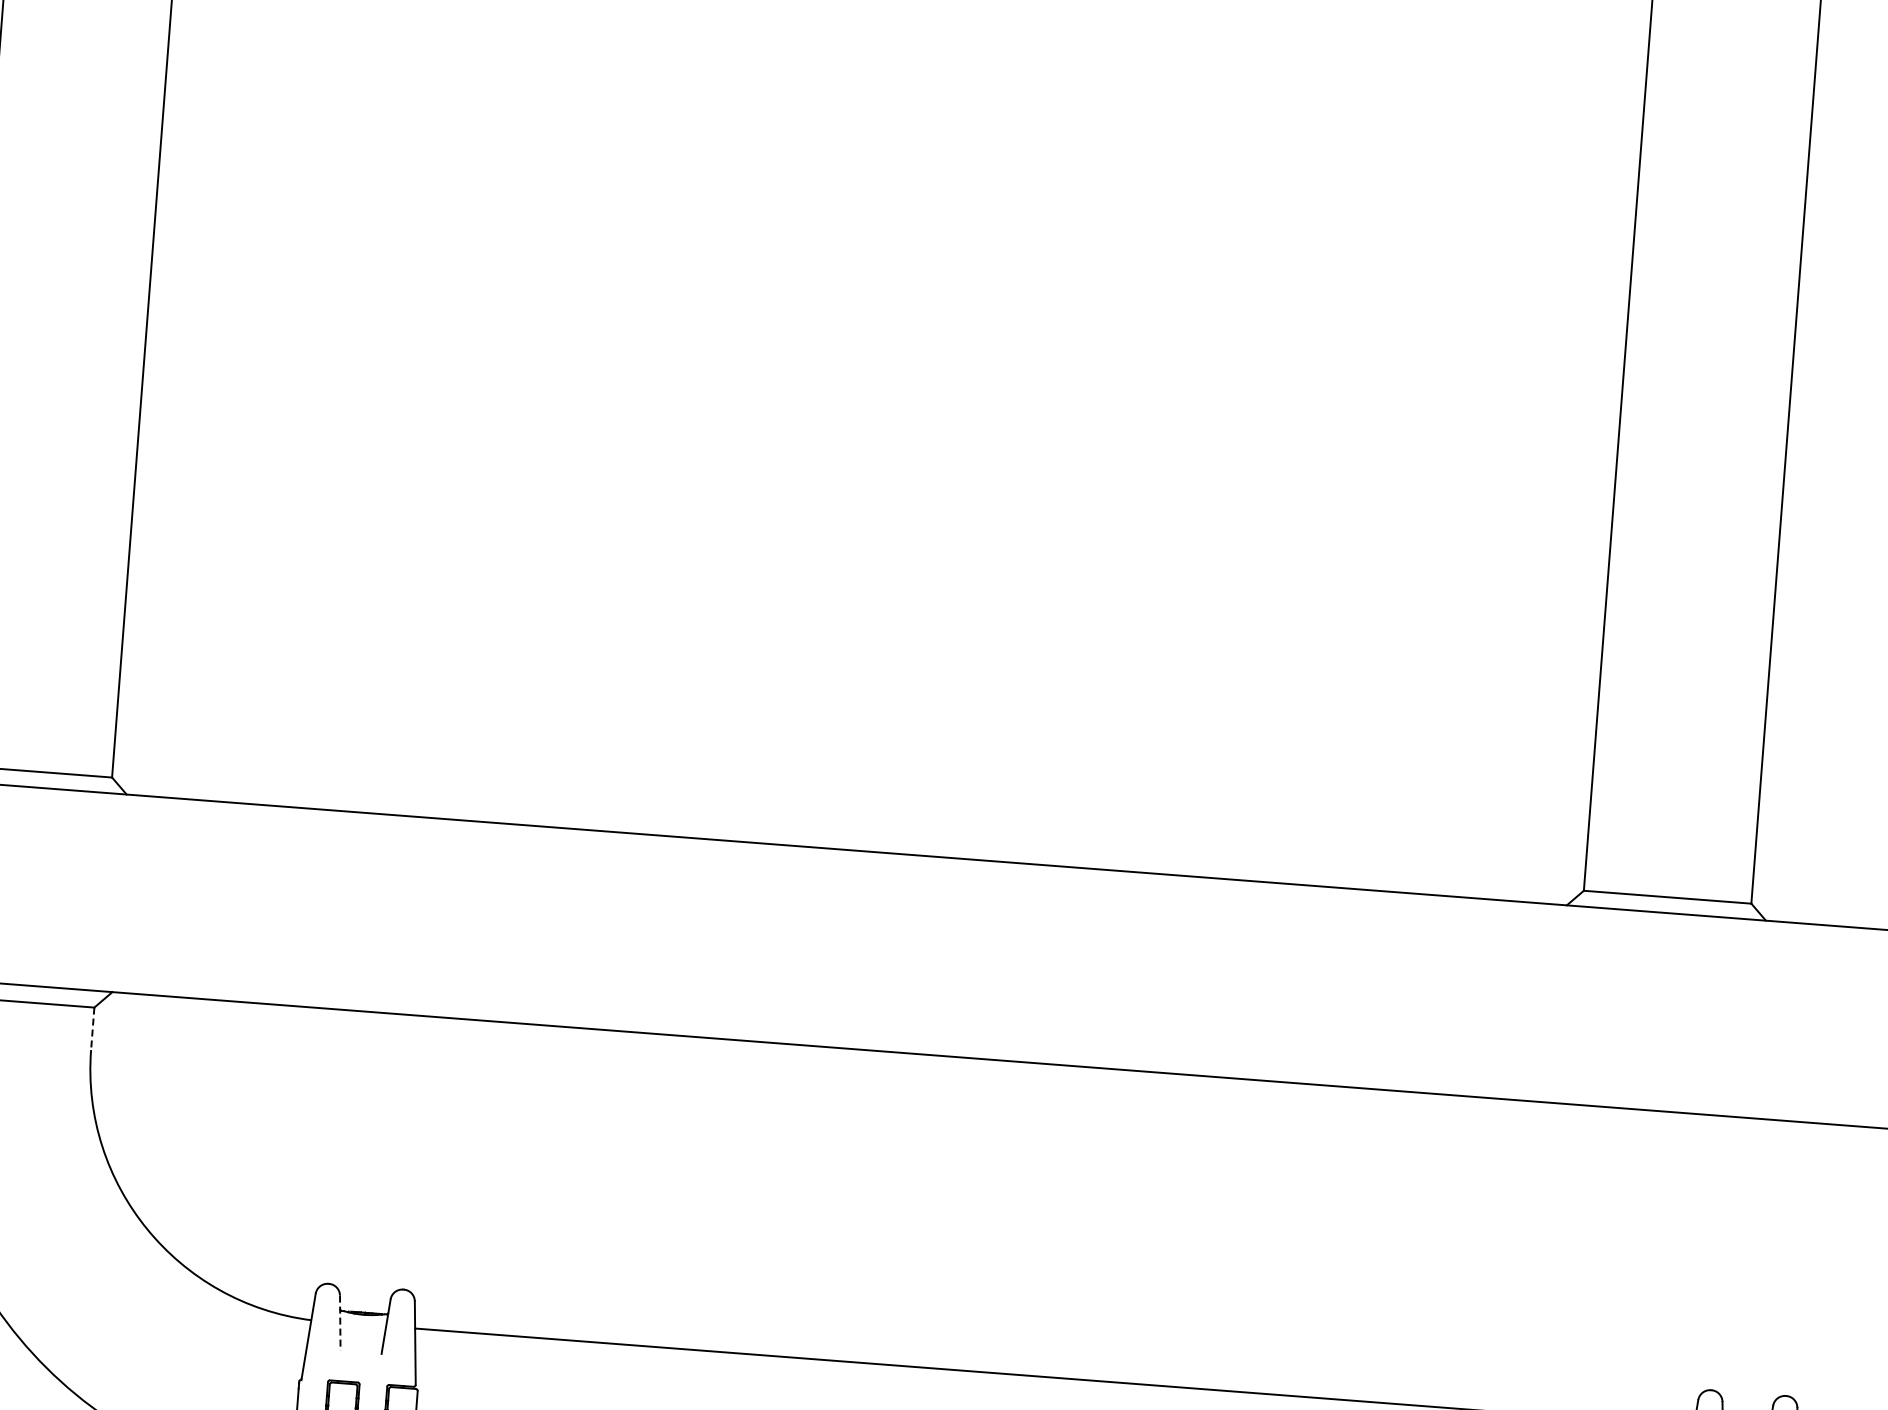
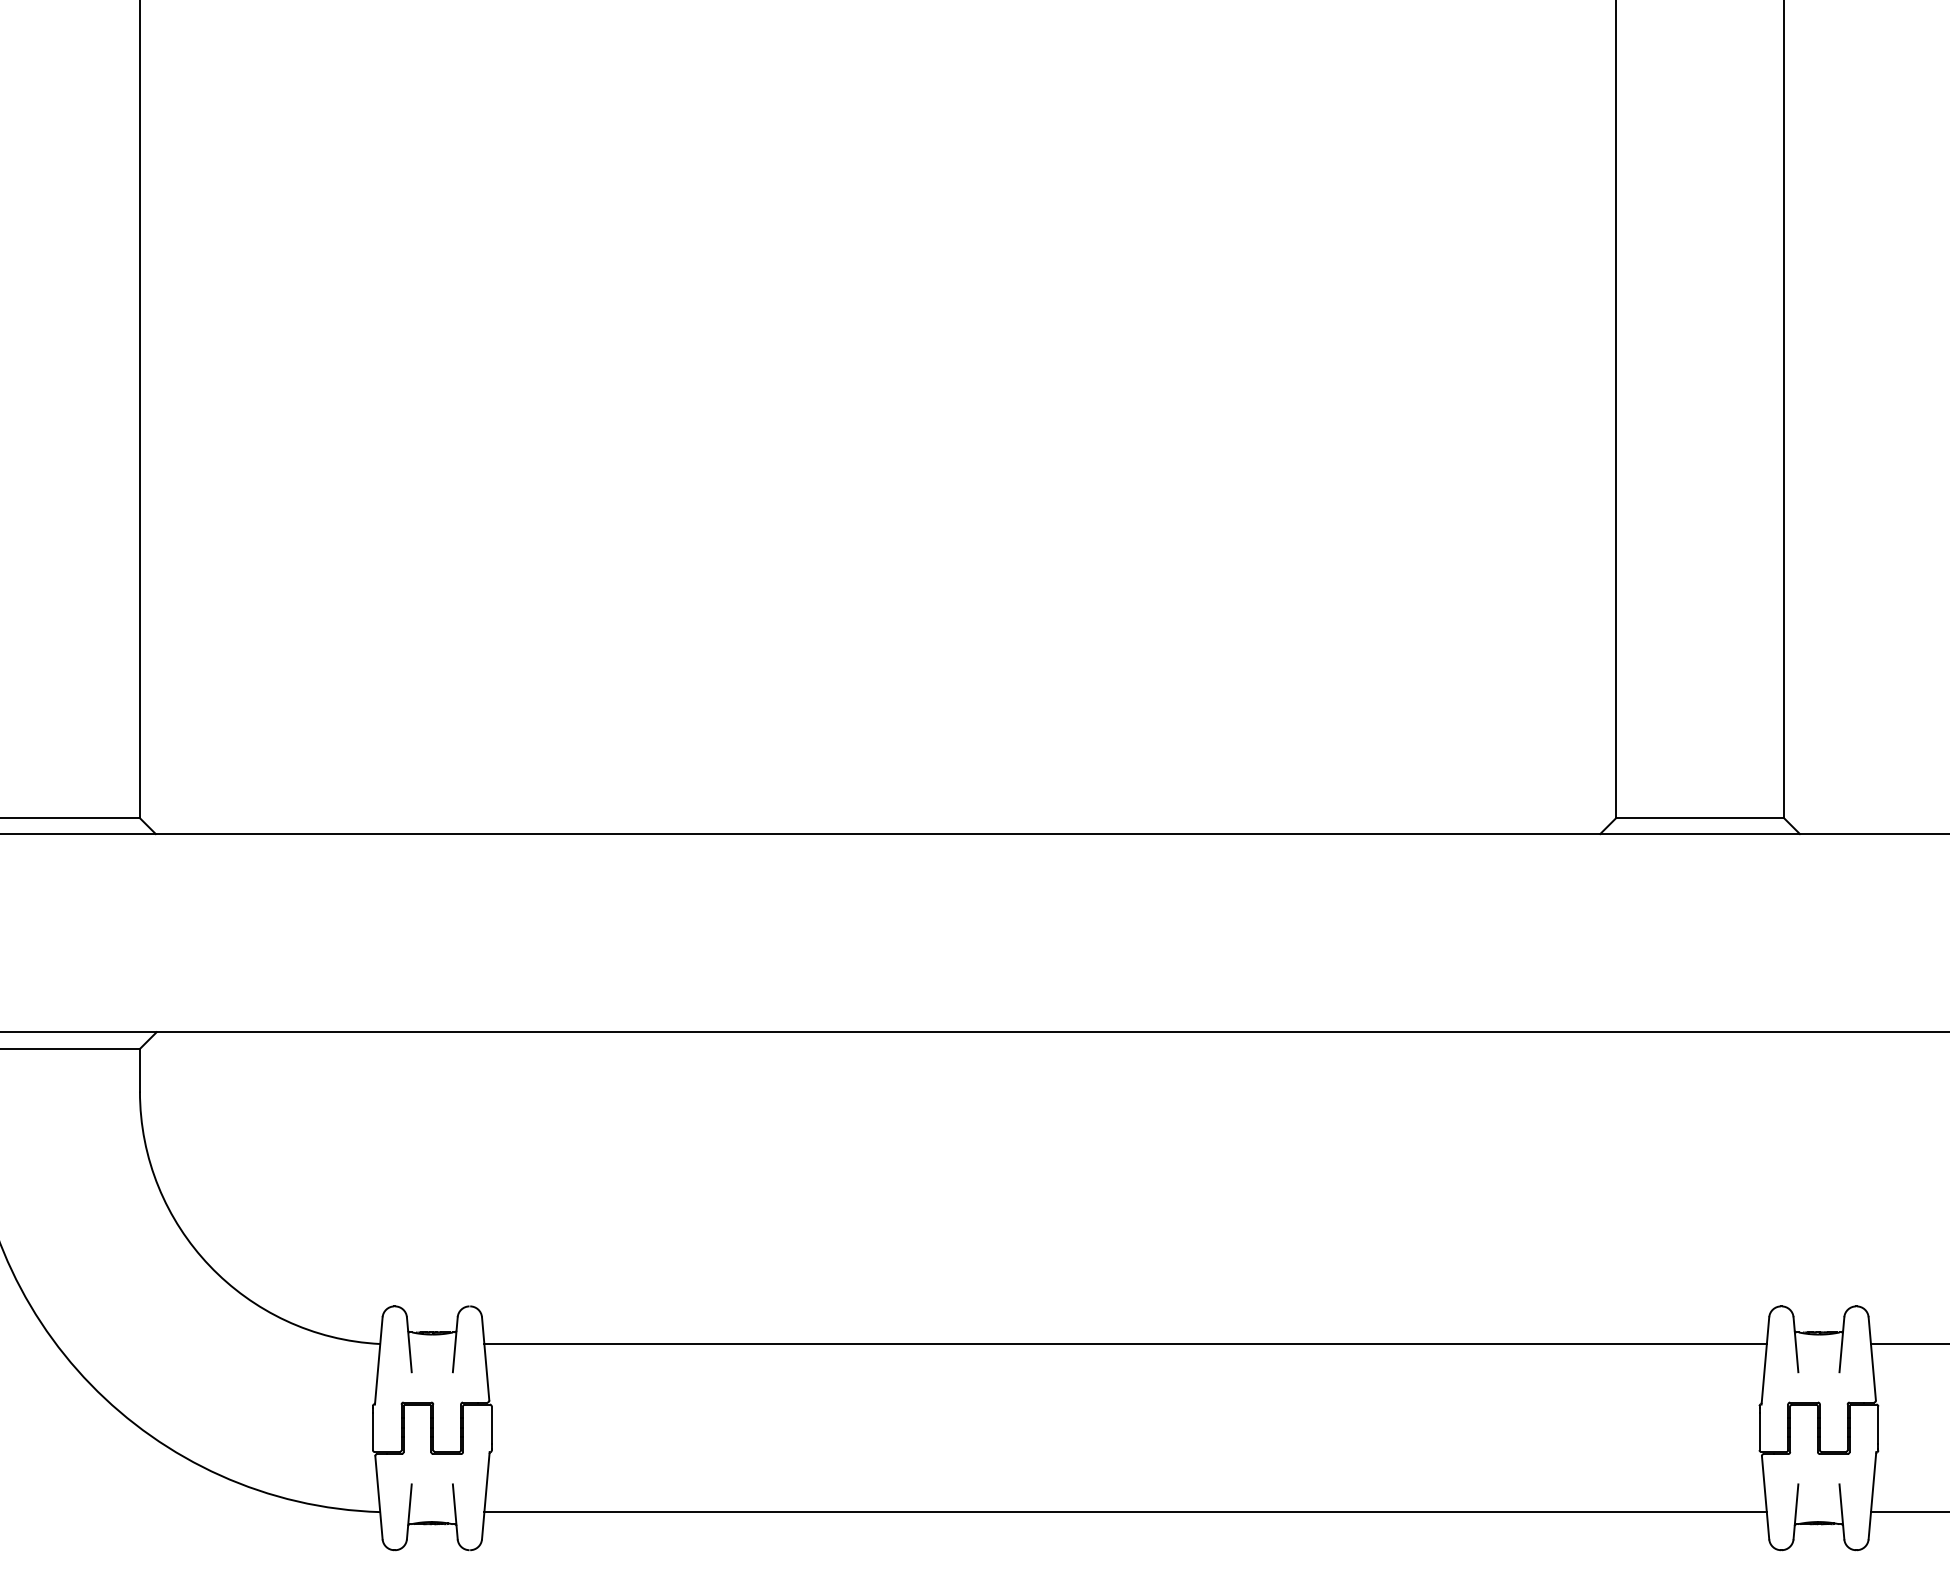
line: (92, 1029) -> (139, 1070), dashed -> solid
line: (340, 1322) -> (409, 1344), dashed -> solid

